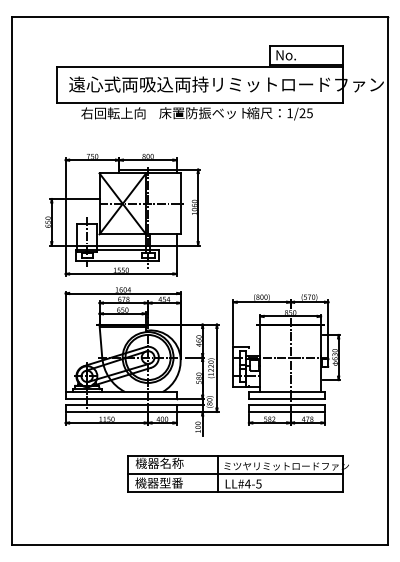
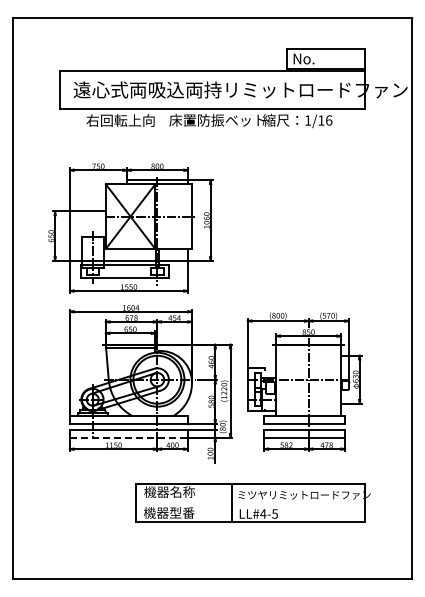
text: (306, 113) -> (325, 120), 1/25 -> 1/16
line: (120, 411) -> (128, 437), solid -> dashed
line: (235, 473) -> (250, 502), removed

